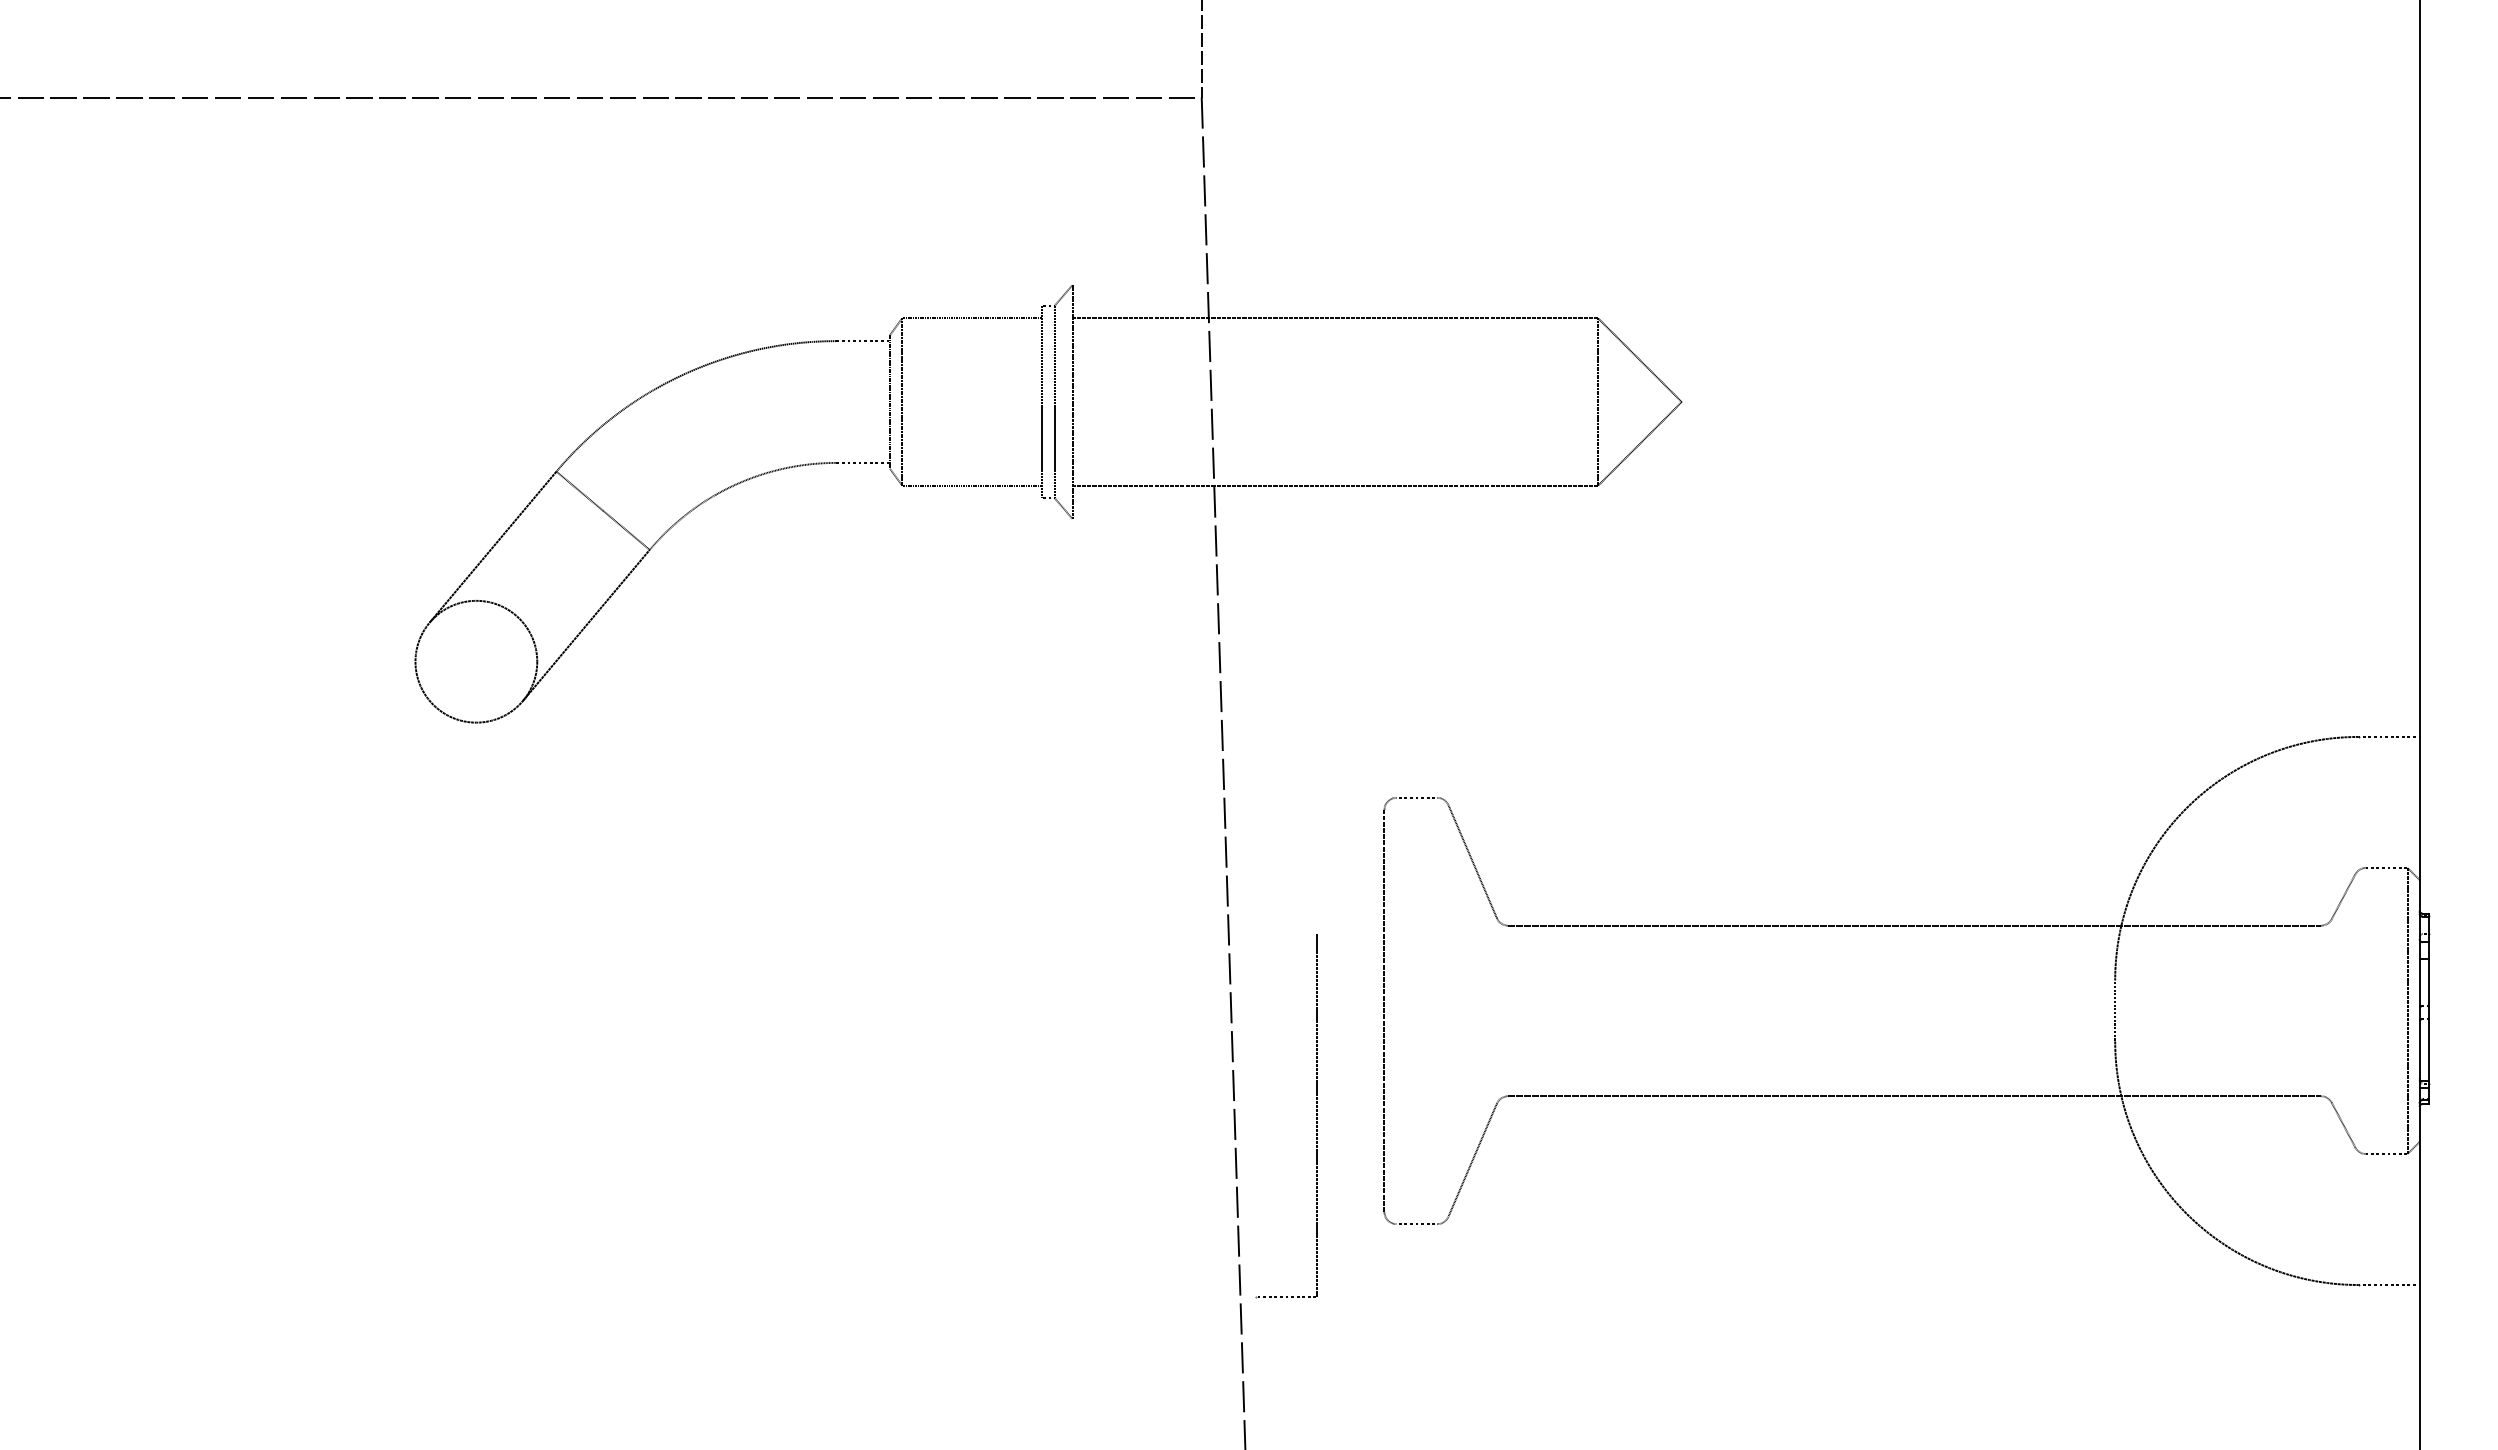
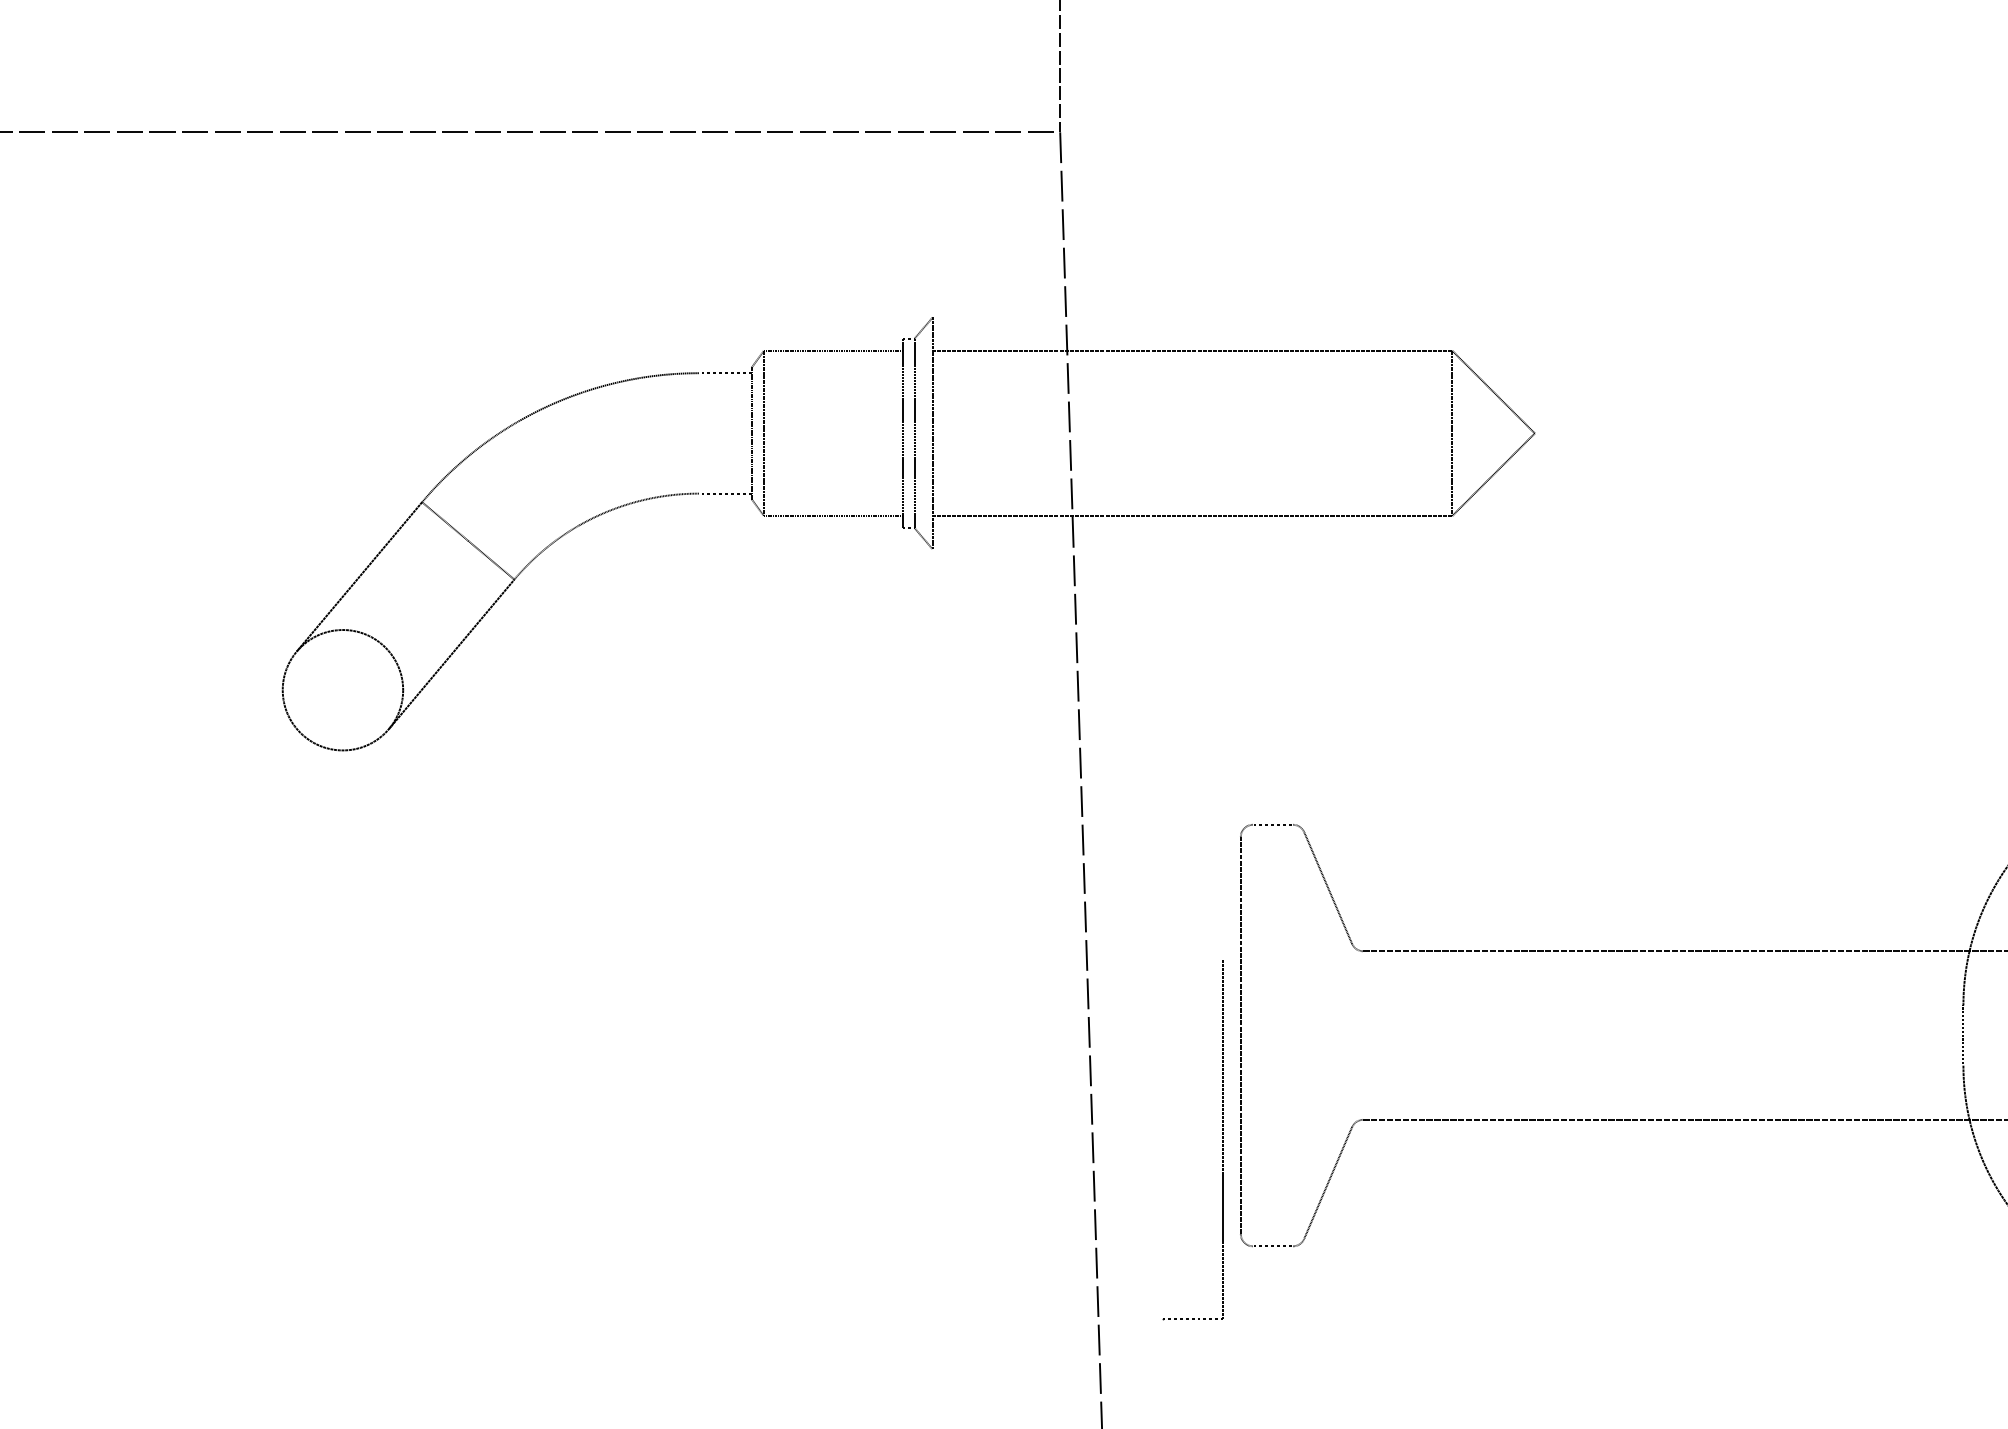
part: (1316, 1115) -> (1222, 1138), moved

